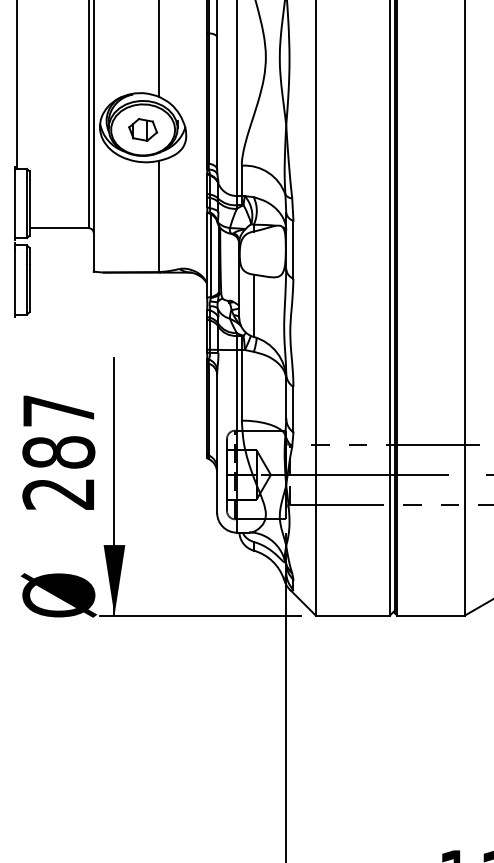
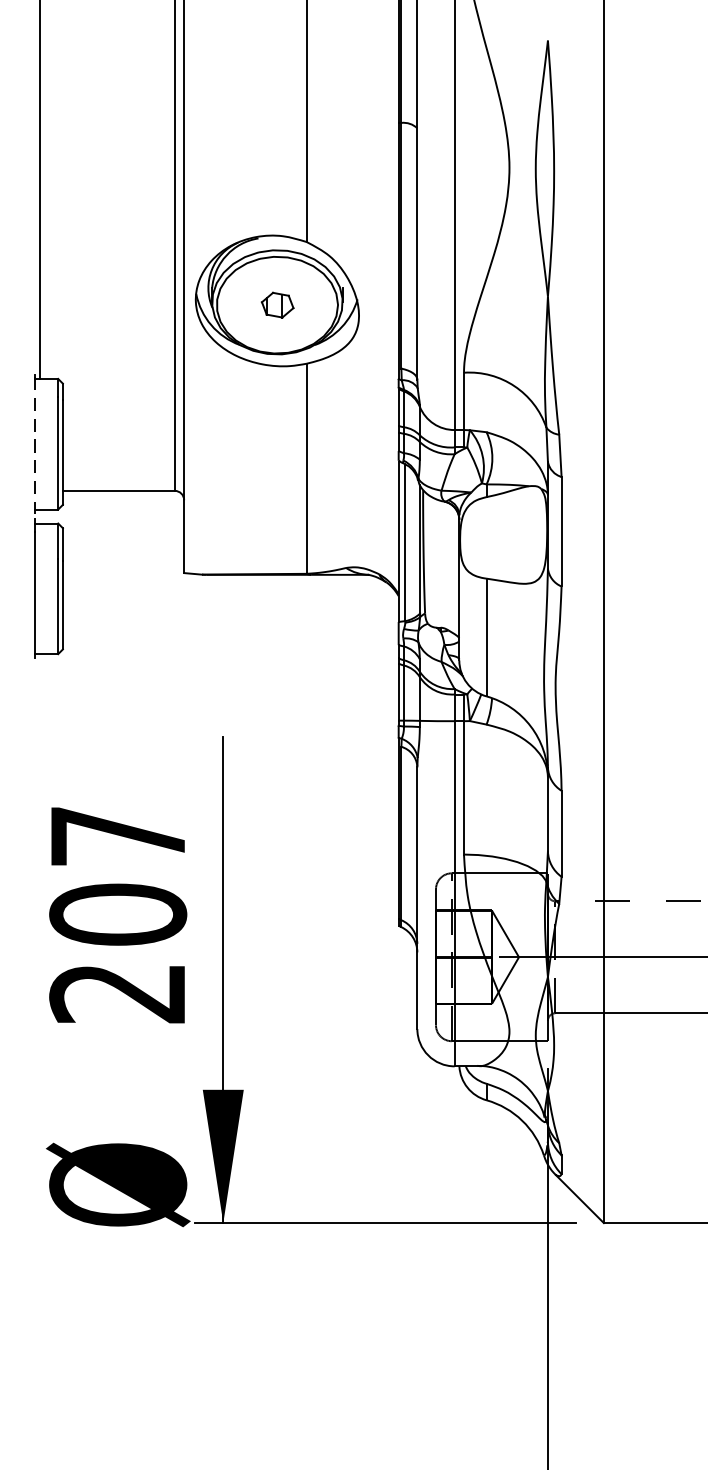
part: (143, 129) -> (278, 304), size x0.6
line: (14, 204) -> (34, 446), solid -> dashed
text: (58, 452) -> (117, 914), 287 -> 207

